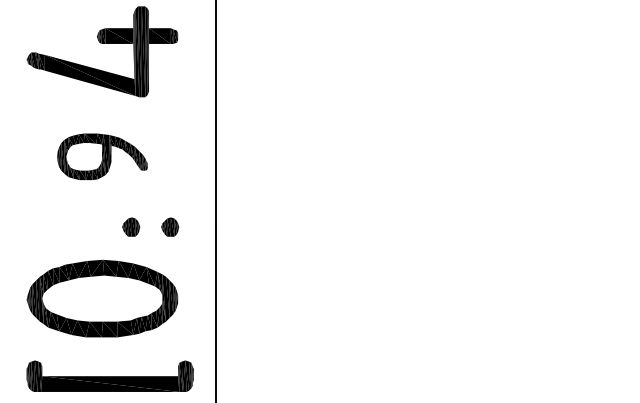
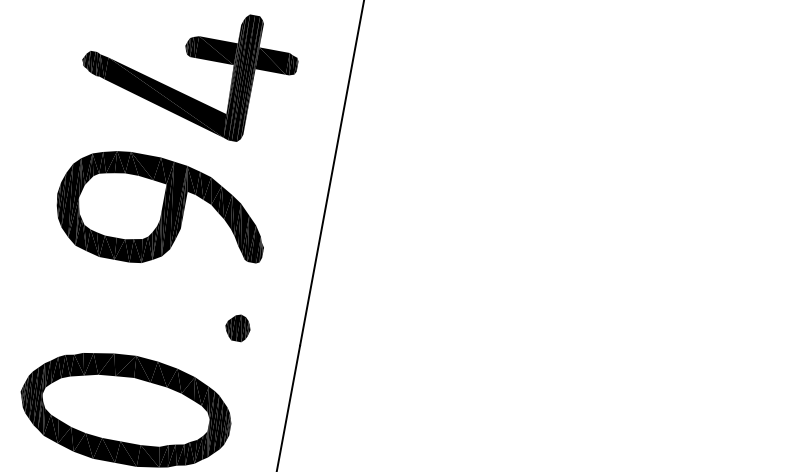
part: (102, 156) -> (162, 212), size x1.67
part: (131, 226) -> (184, 317), removed

